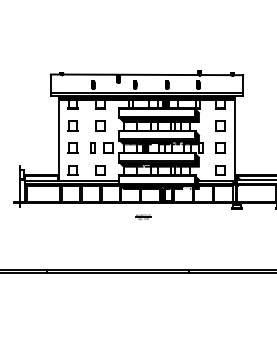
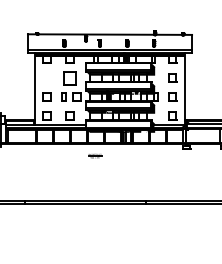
part: (72, 125) -> (46, 77), removed
part: (100, 125) -> (70, 77), size x1.6
part: (143, 217) -> (95, 156), moved

